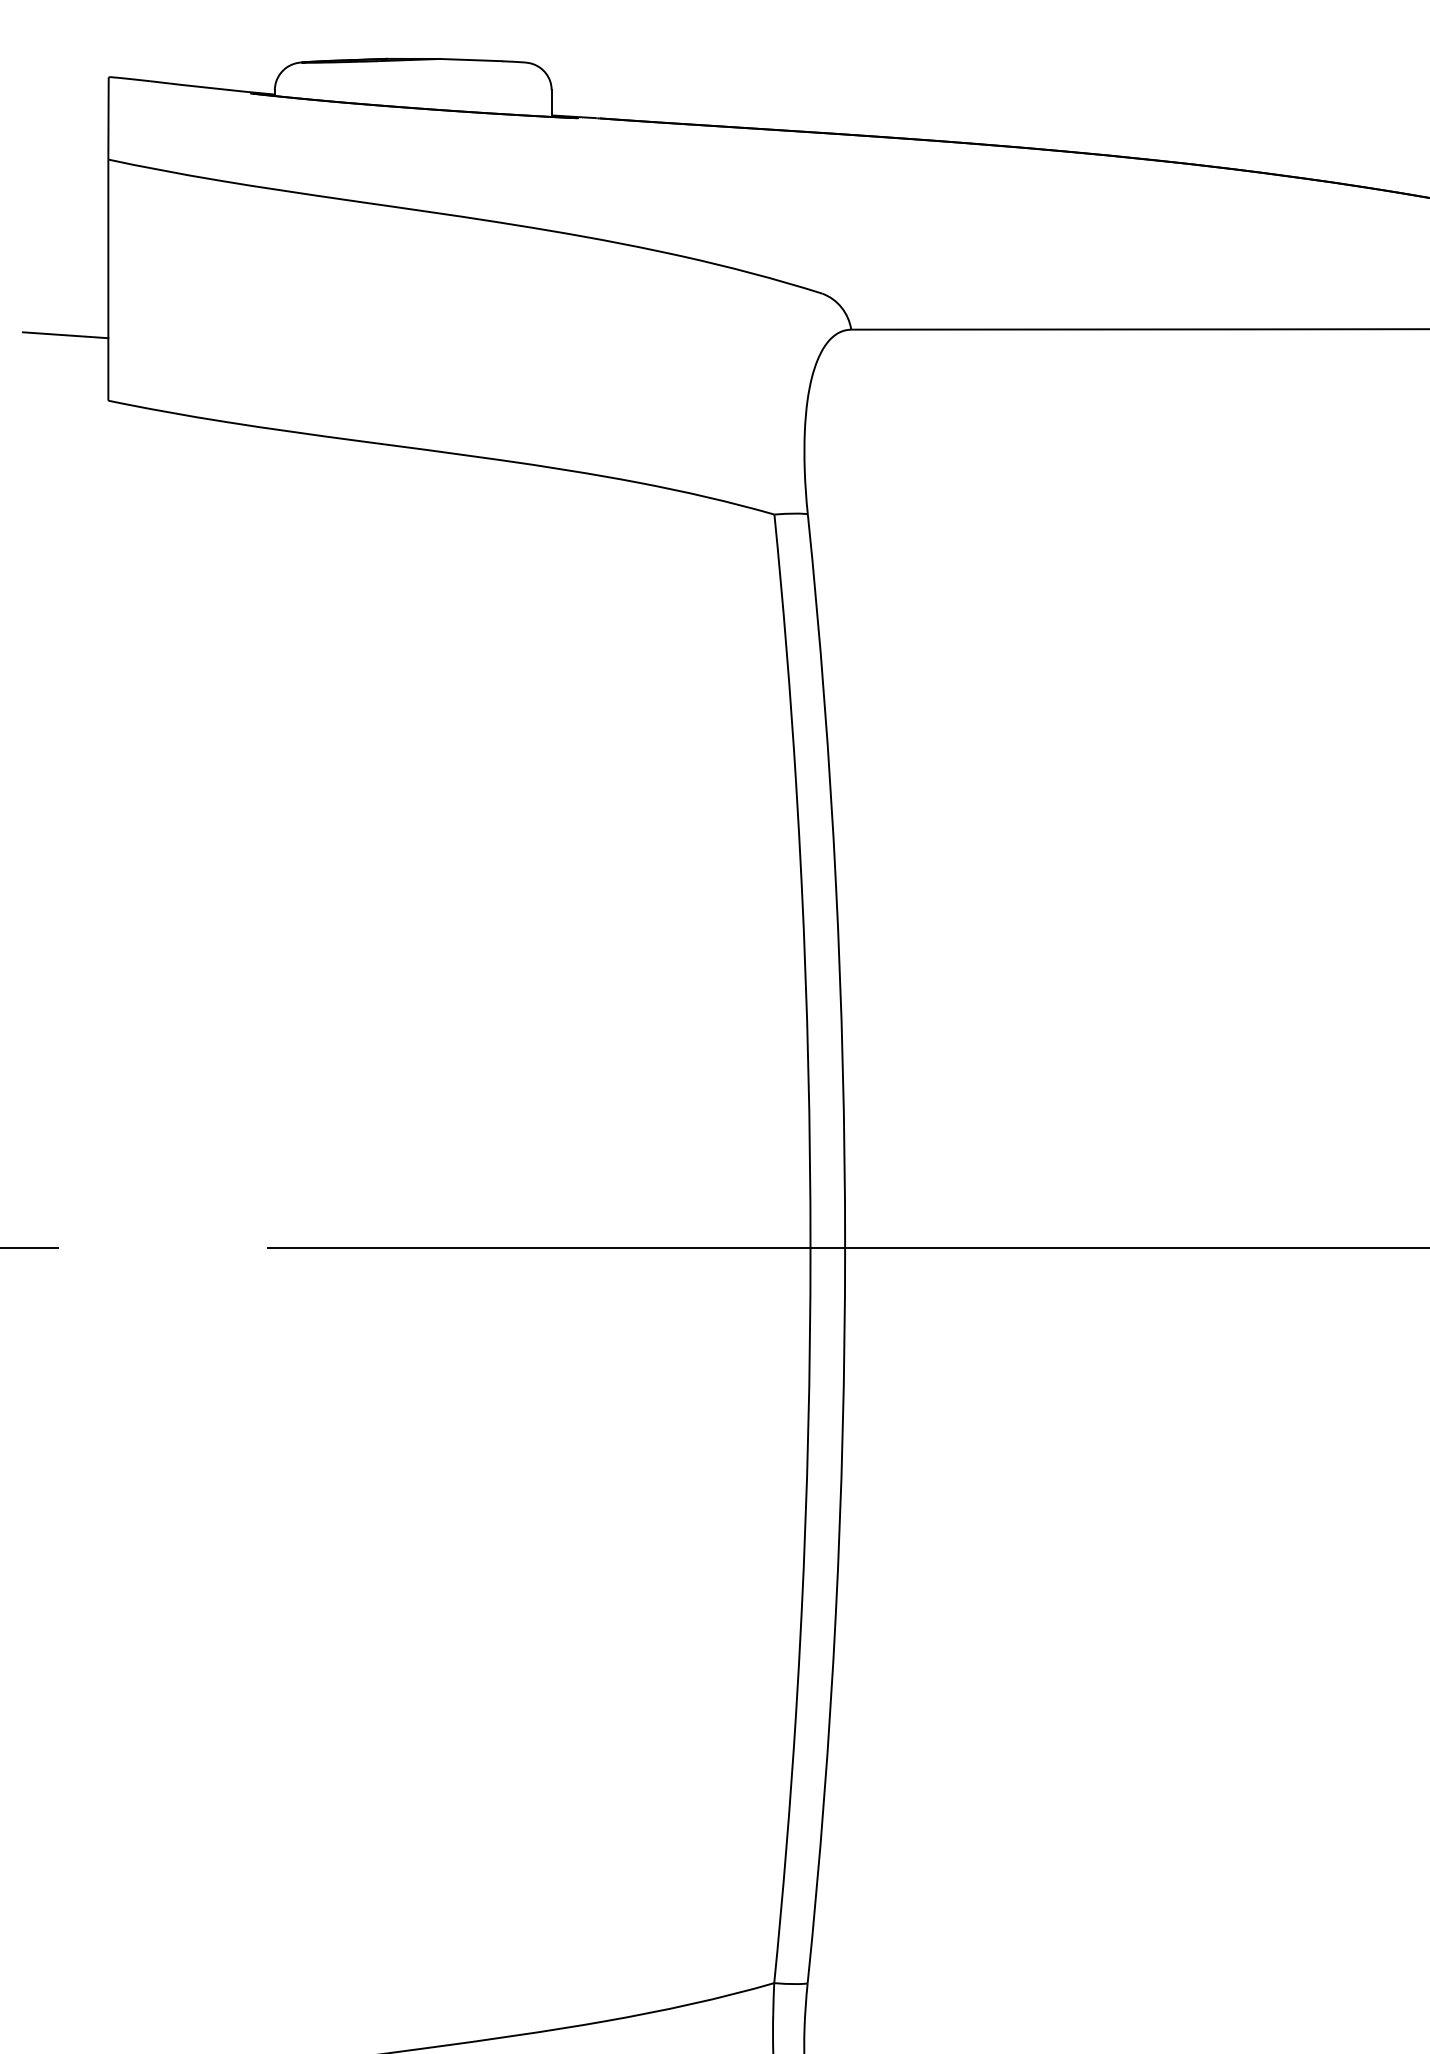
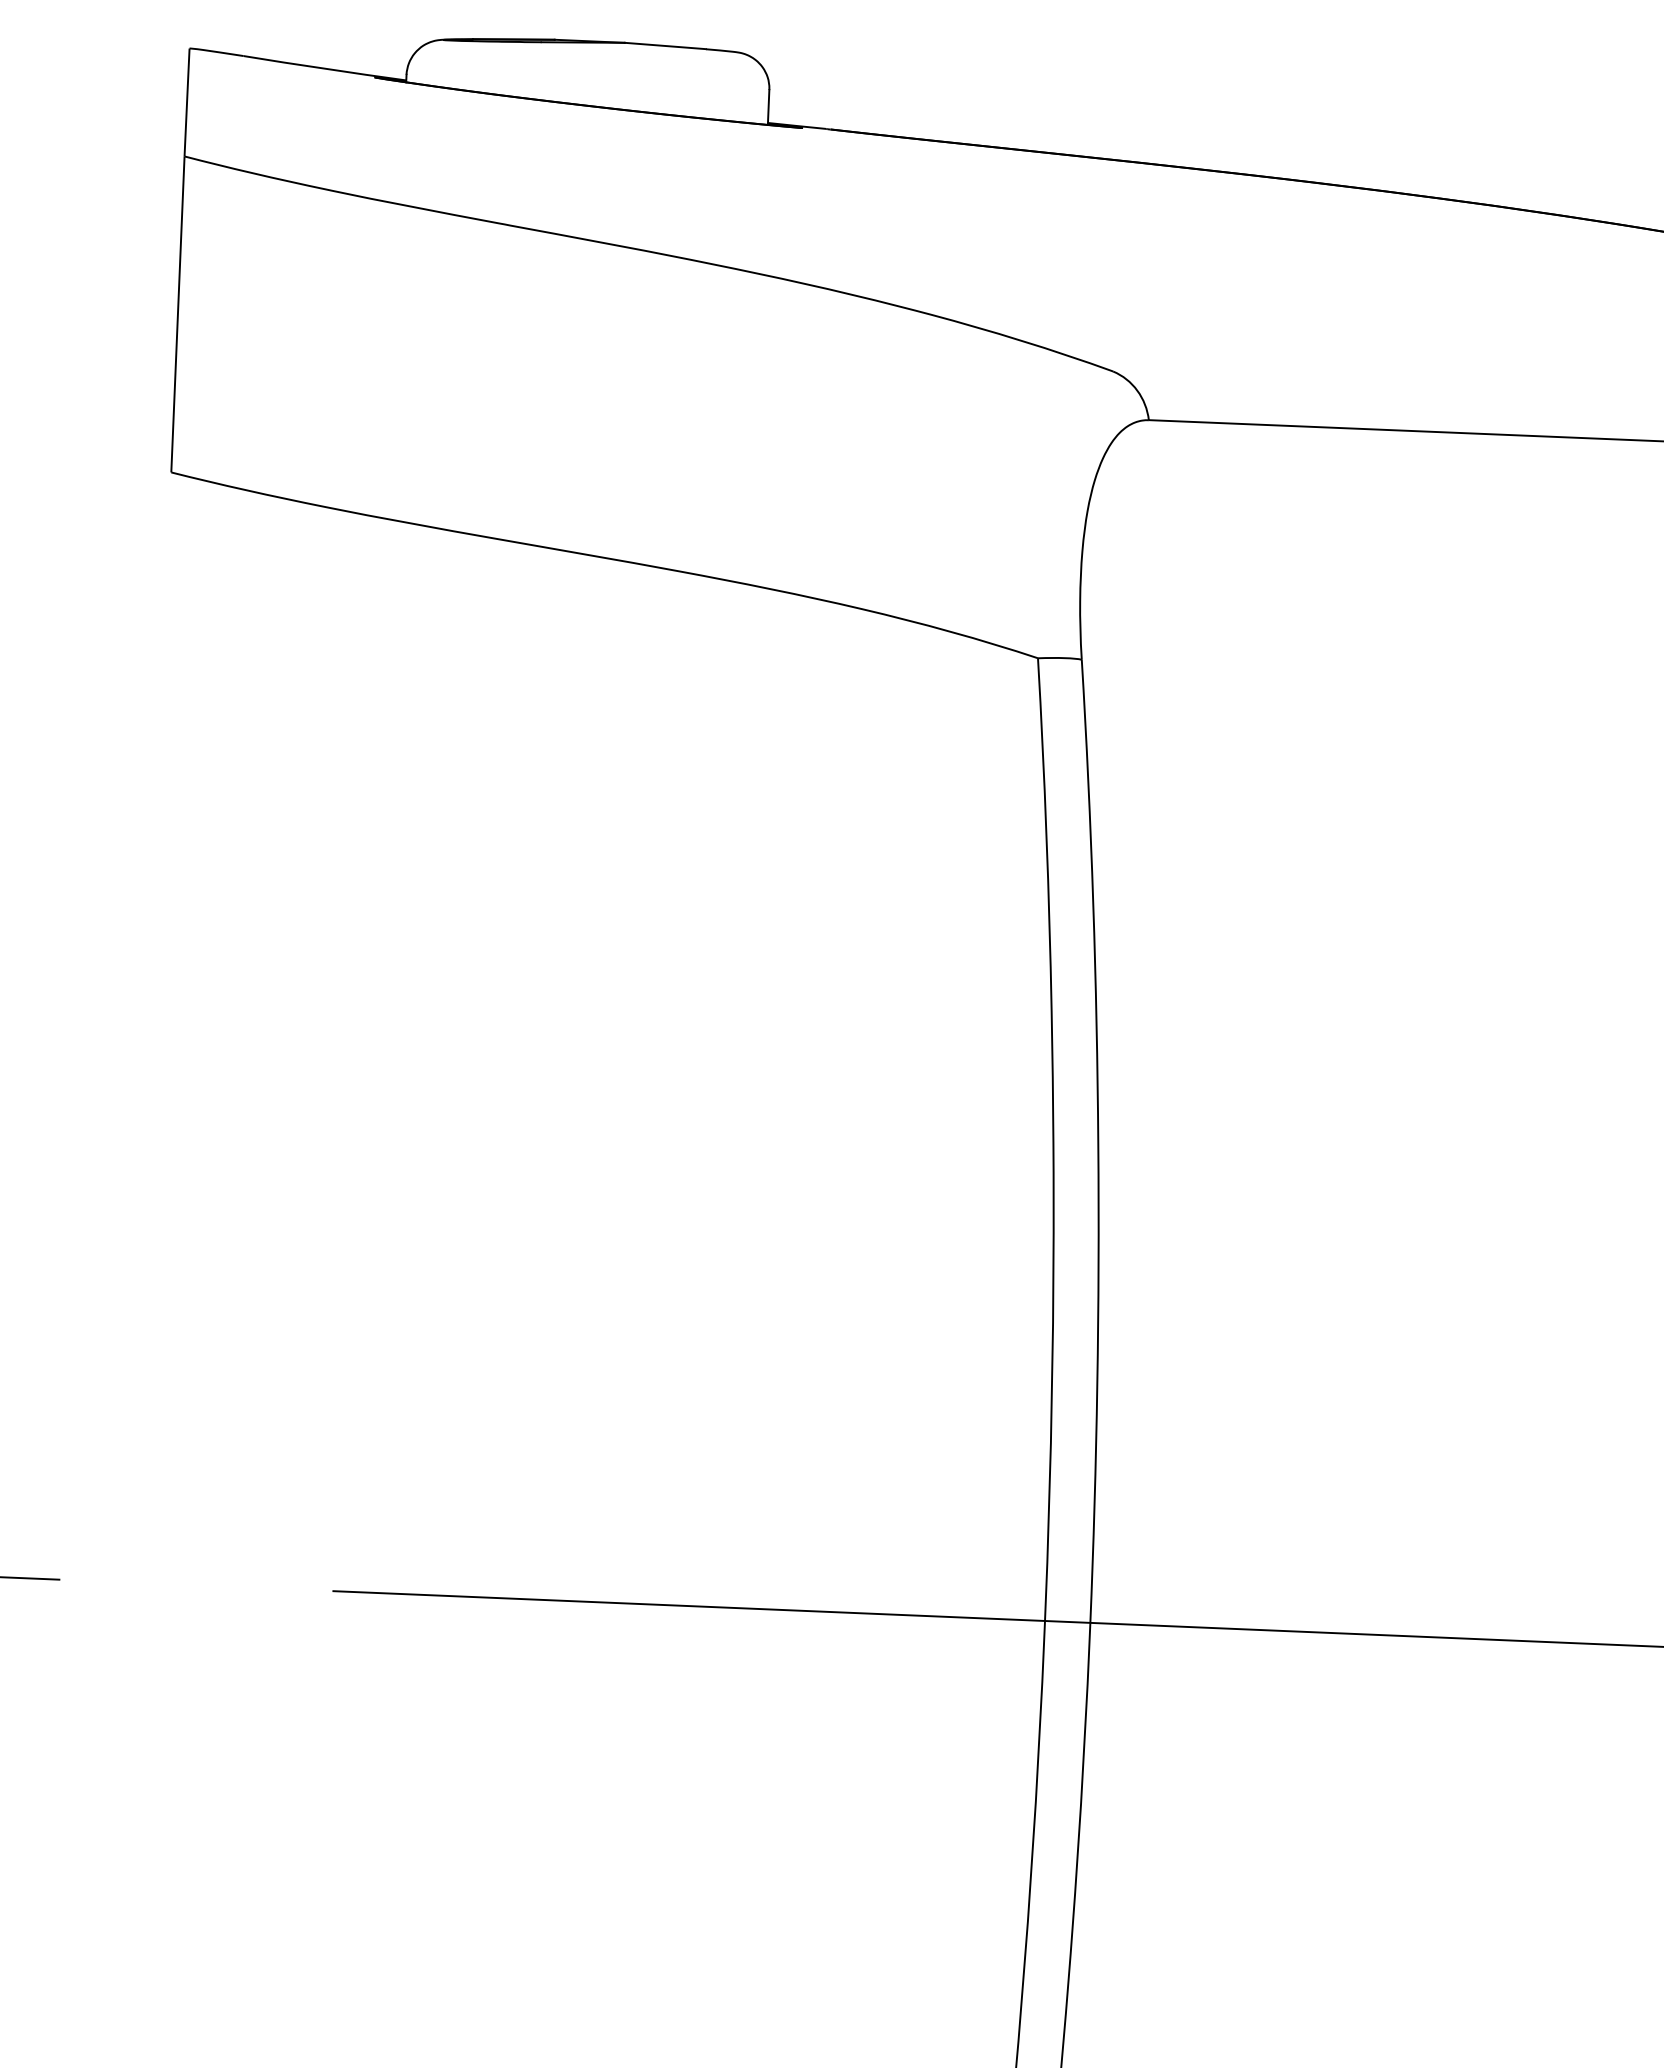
line: (65, 335) -> (118, 384), removed

